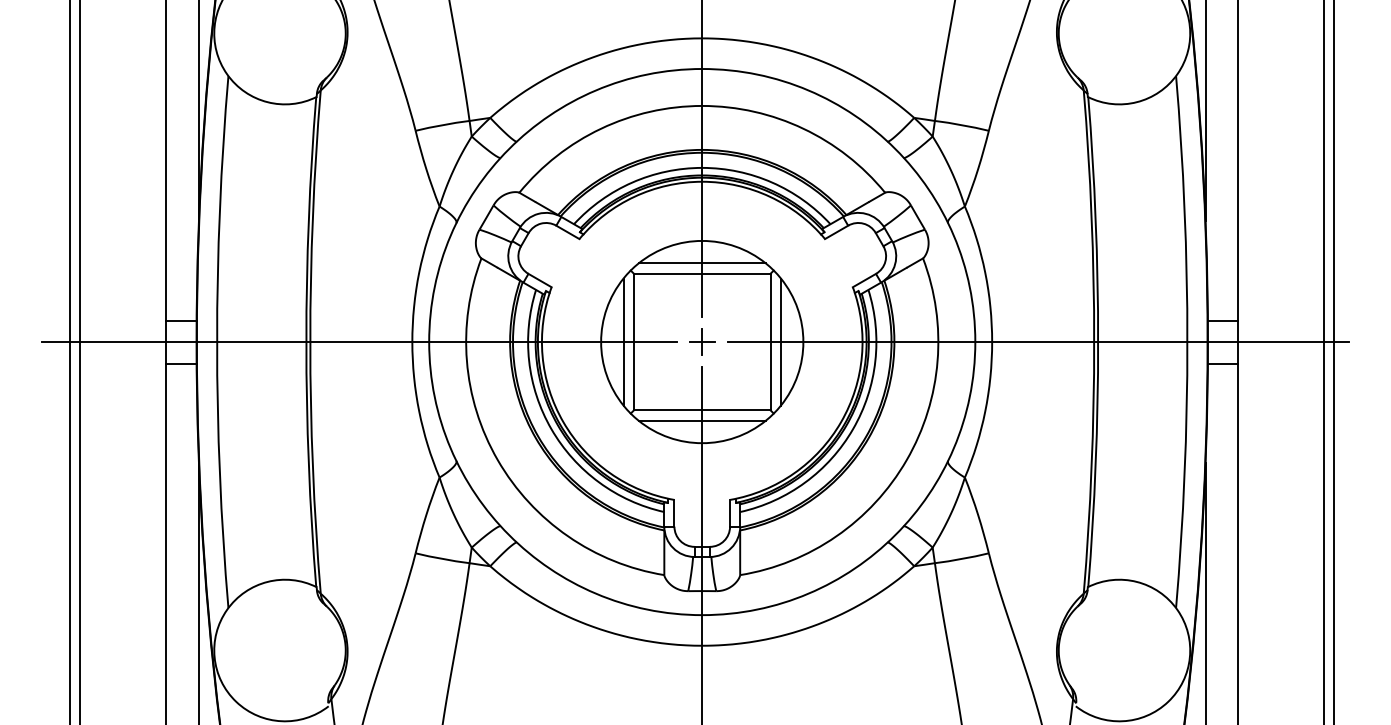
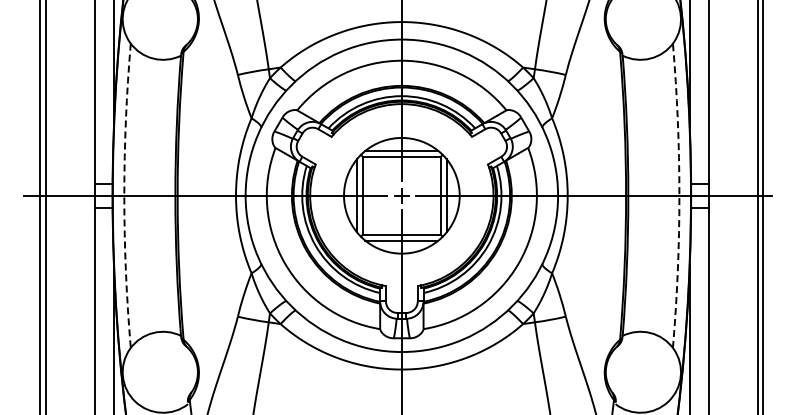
arc: (217, 341) -> (124, 195), solid -> dashed
arc: (1187, 341) -> (679, 195), solid -> dashed

